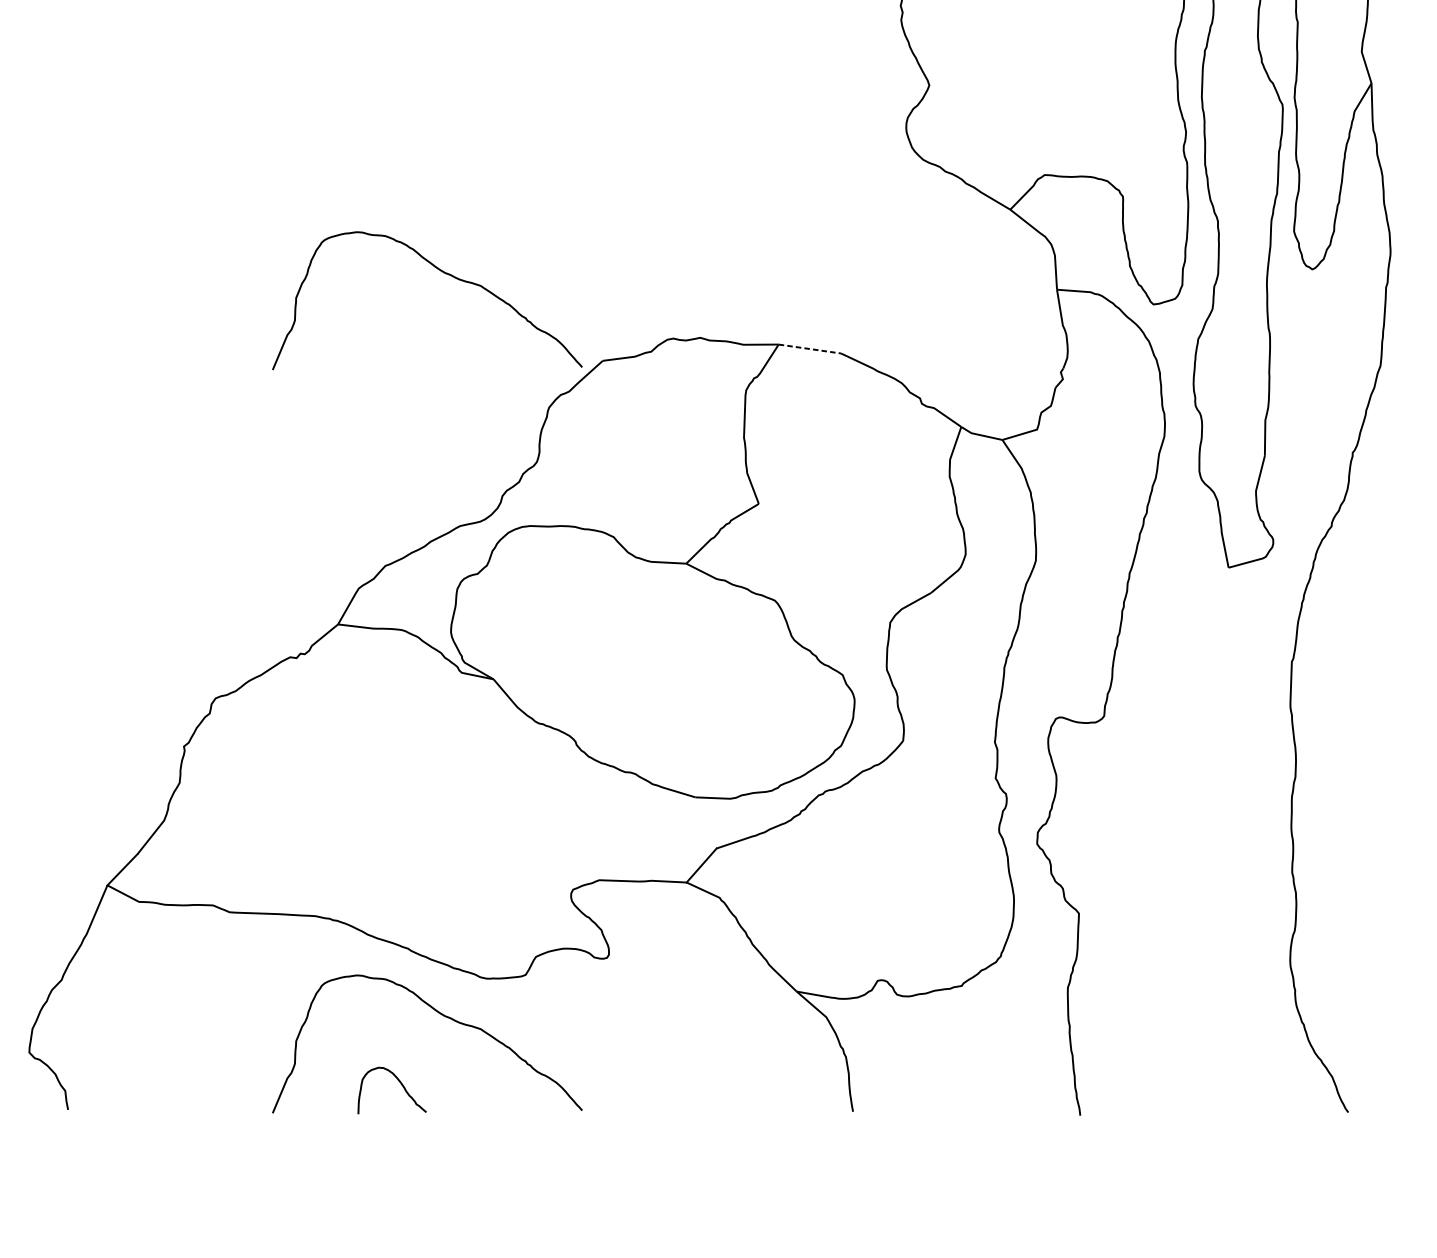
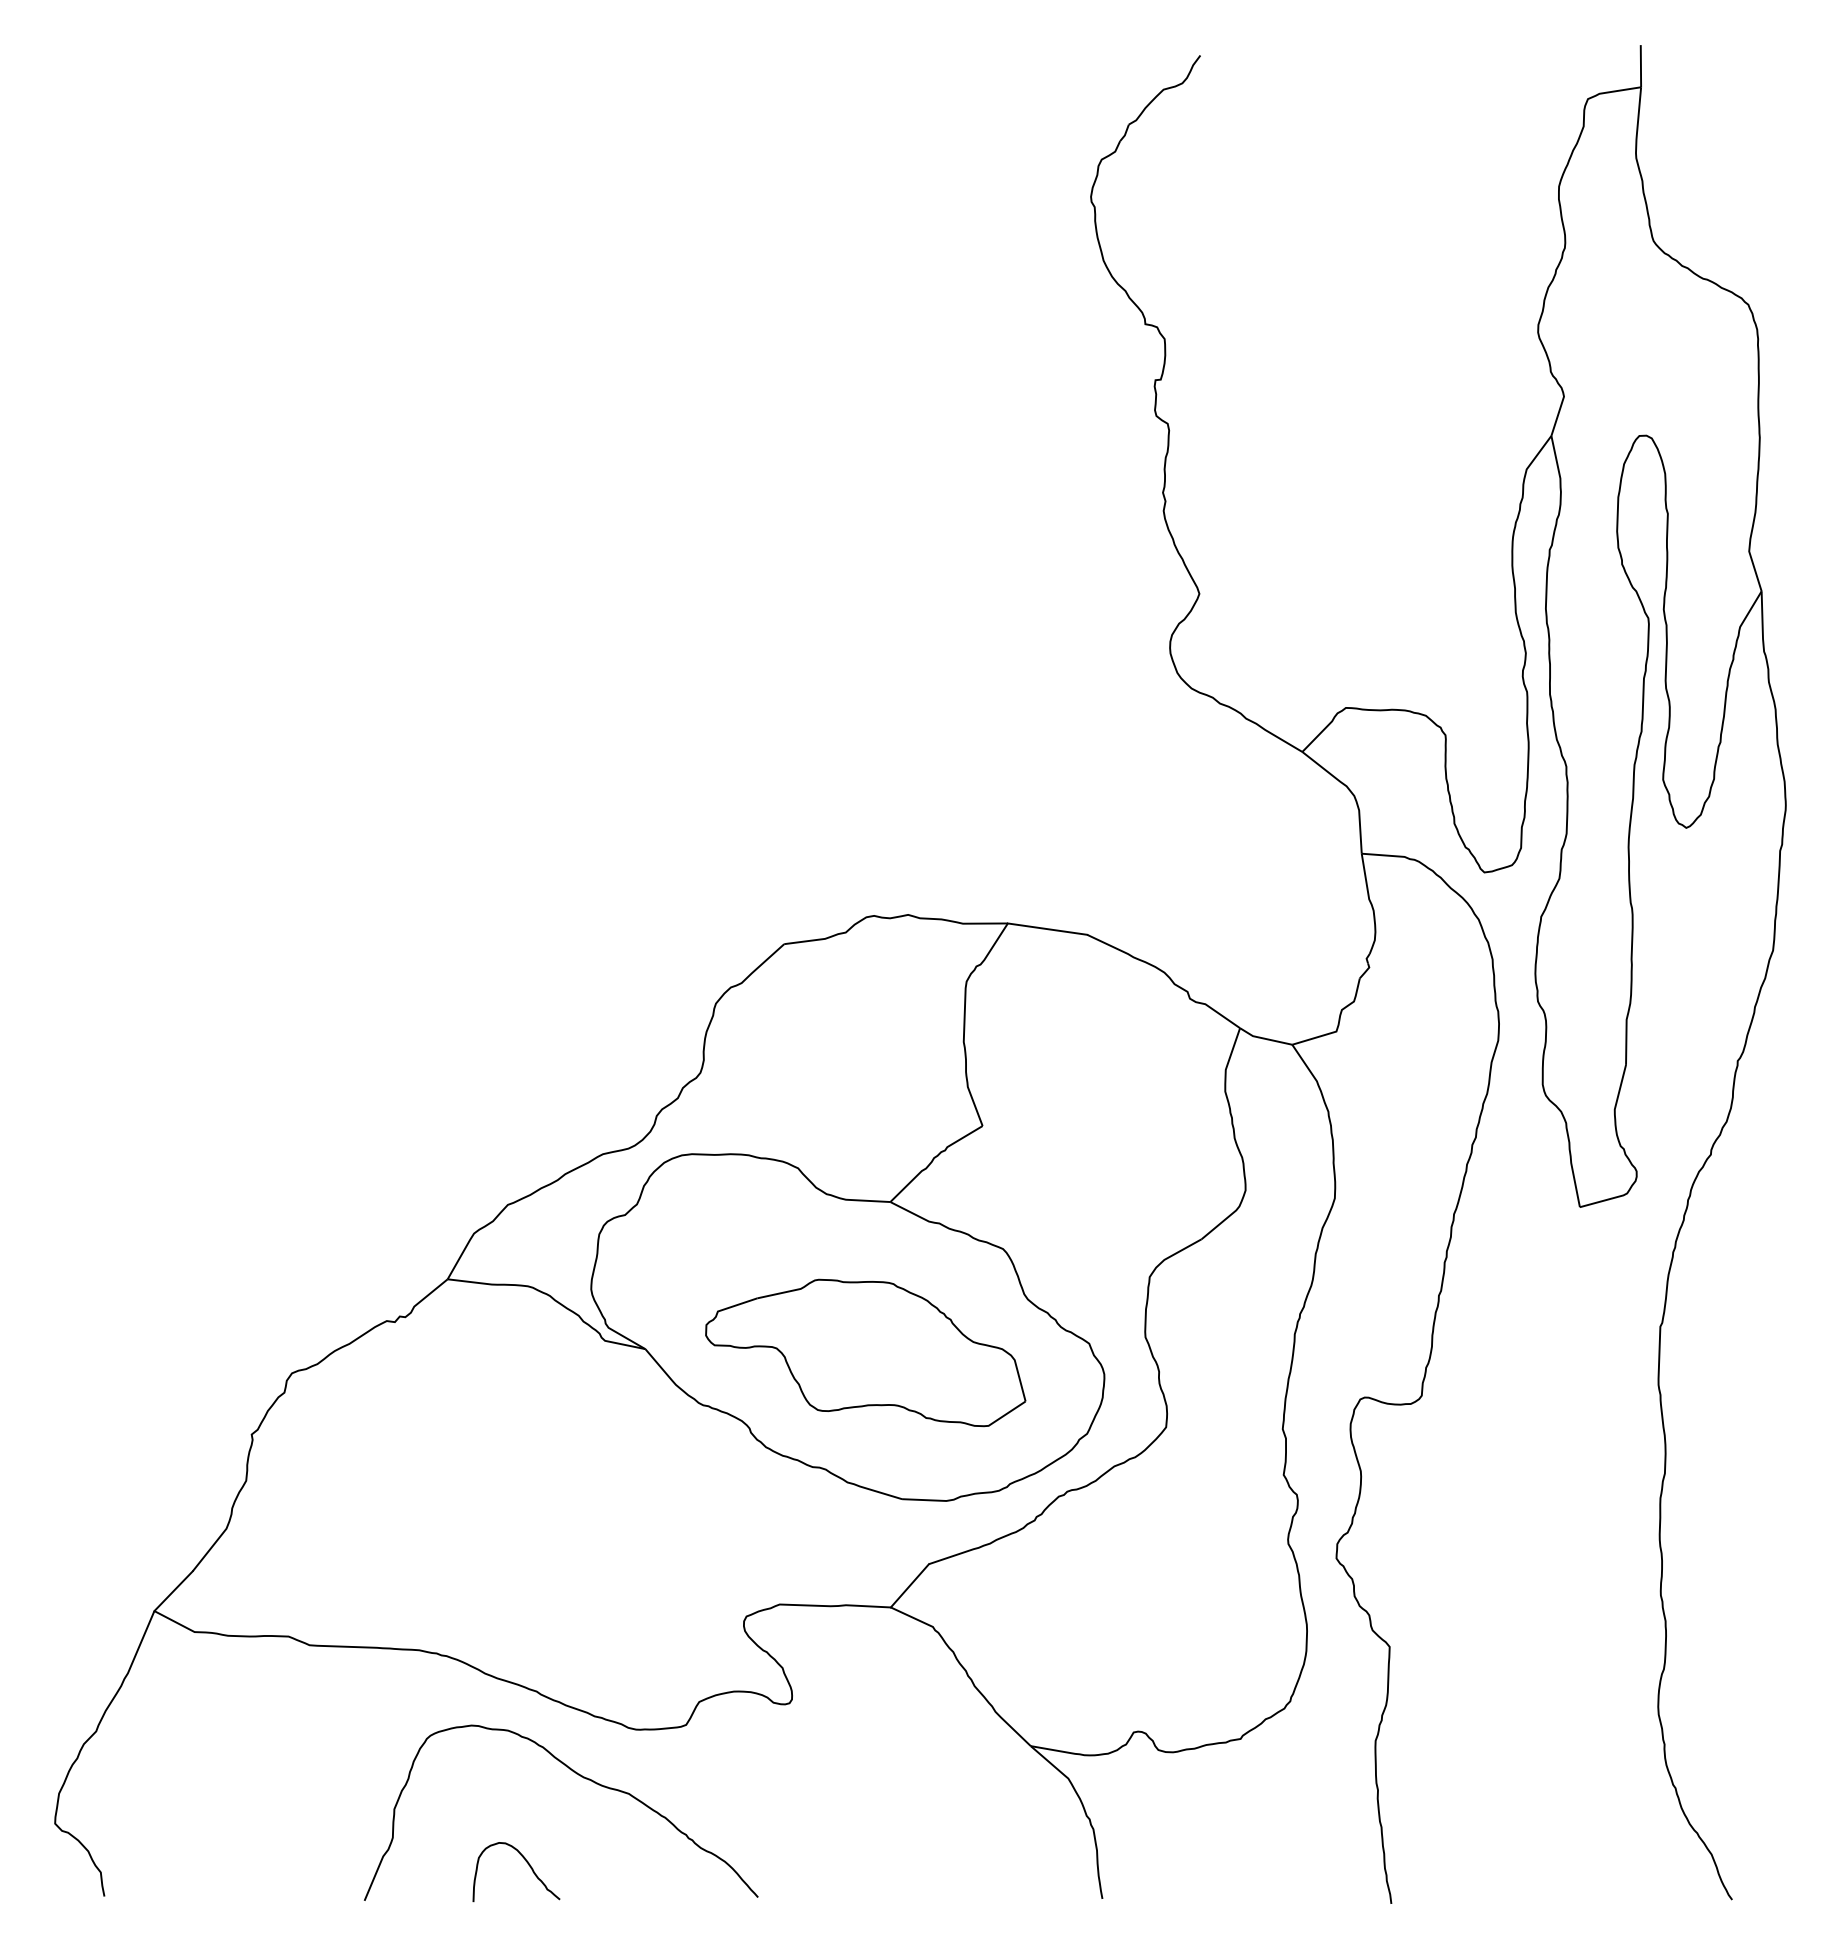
curve: (443, 273) -> (581, 832), removed
line: (810, 349) -> (1048, 929), dashed -> solid
part: (666, 682) -> (865, 1352), added

